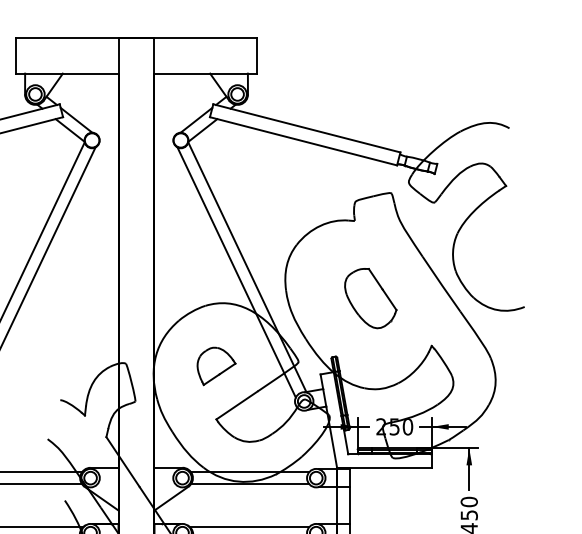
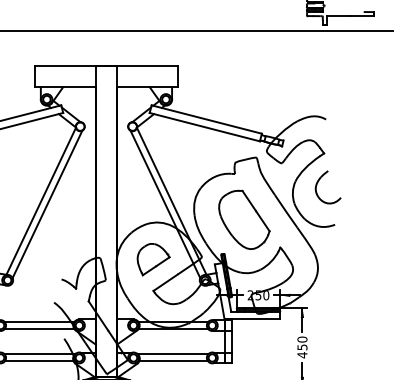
part: (494, 240) -> (317, 185), added
part: (370, 298) -> (244, 219), size x1.67
part: (216, 366) -> (153, 259), size x1.43

